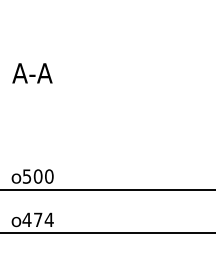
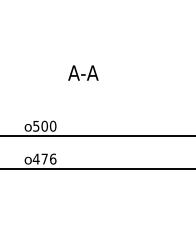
text: (32, 72) -> (83, 72), moved
text: (48, 219) -> (52, 158), 474 -> 476

